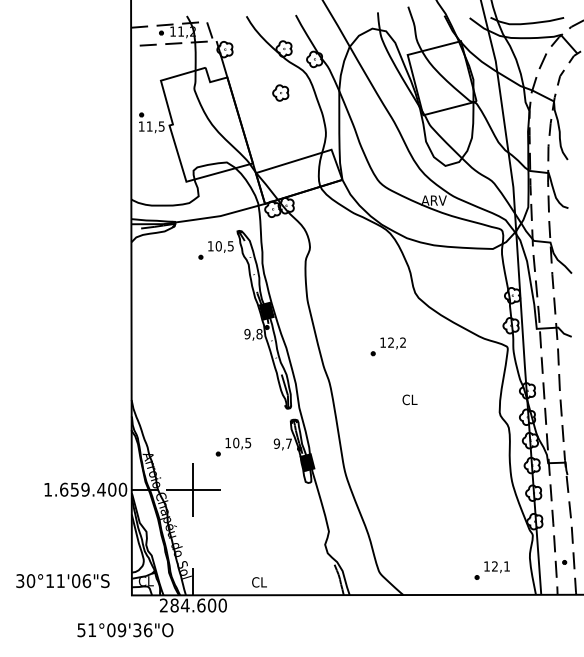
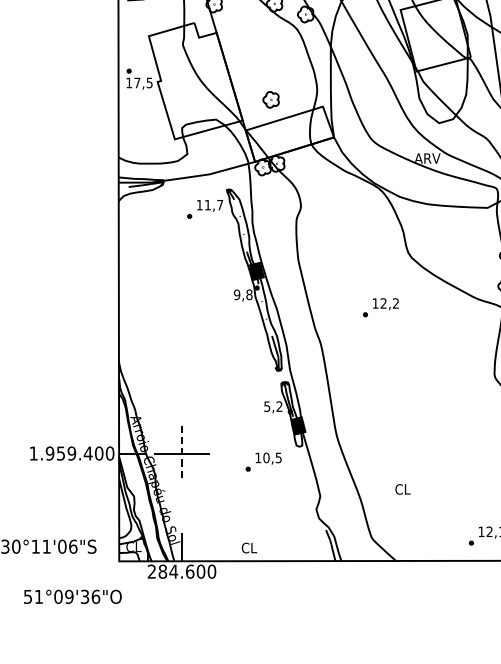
part: (280, 92) -> (270, 99), moved
text: (149, 126) -> (137, 82), 11,5 -> 17,5
text: (224, 246) -> (213, 205), 10,5 -> 11,7
text: (409, 399) -> (402, 489), moved
text: (282, 443) -> (272, 406), 9,7 -> 5,2
part: (233, 446) -> (263, 461), moved
text: (64, 489) -> (50, 453), 1.659.400 -> 1.959.400
line: (193, 490) -> (182, 454), solid -> dashed
text: (125, 630) -> (72, 597), moved

